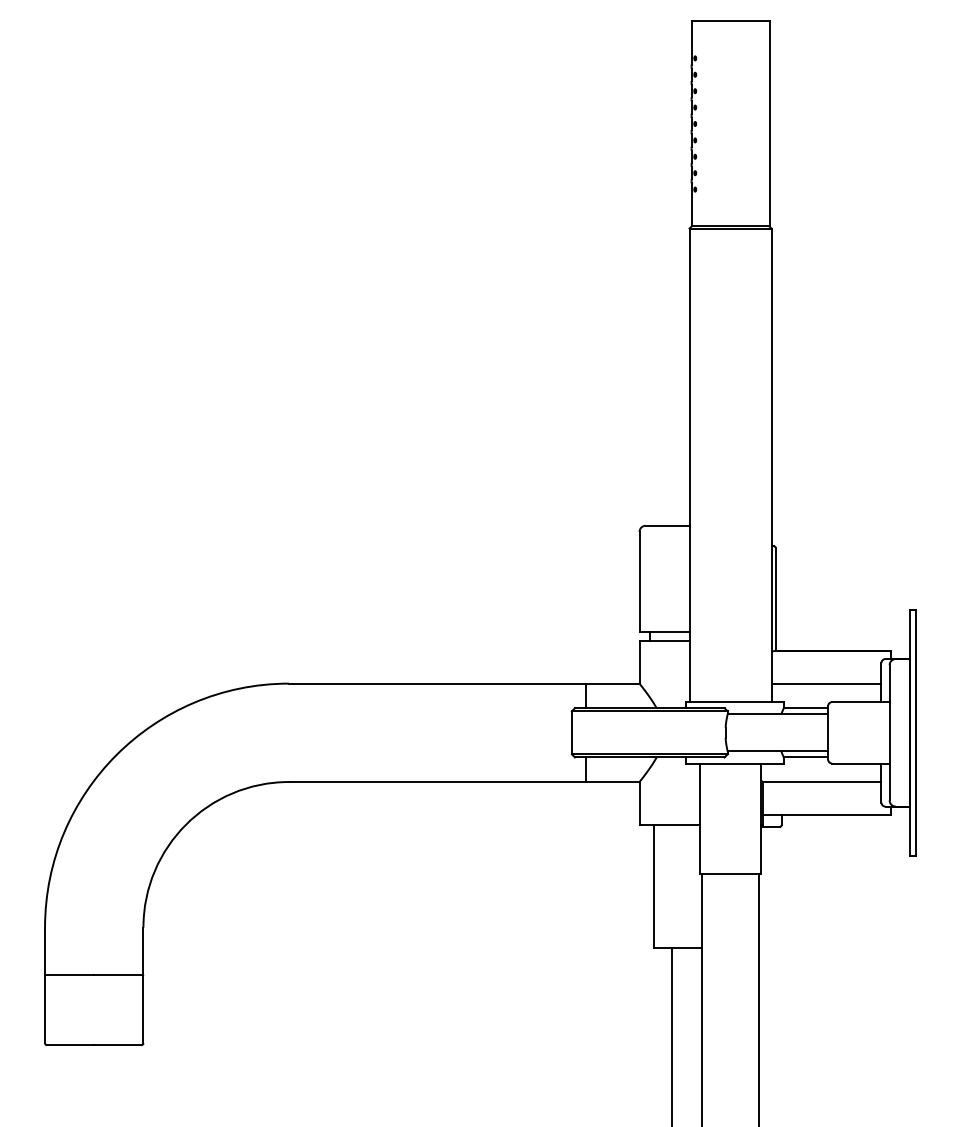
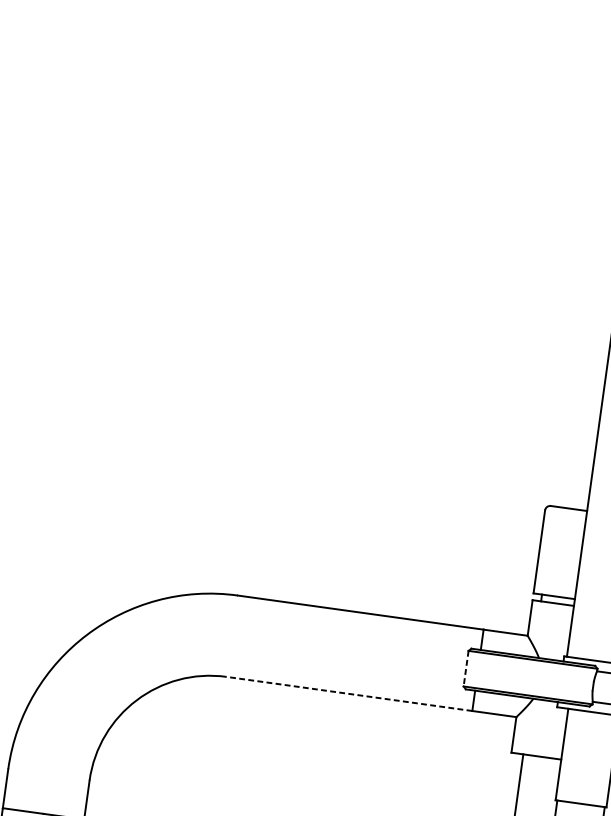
line: (571, 732) -> (465, 668), solid -> dashed
line: (437, 782) -> (349, 694), solid -> dashed

